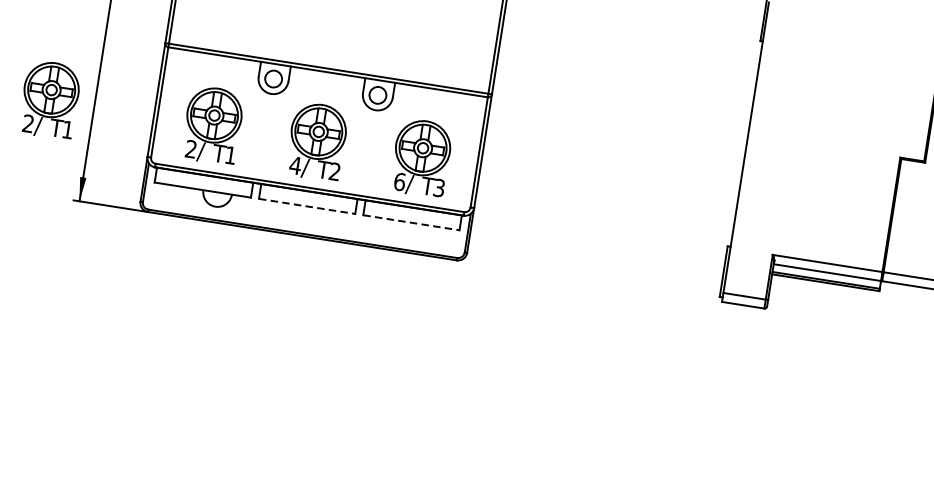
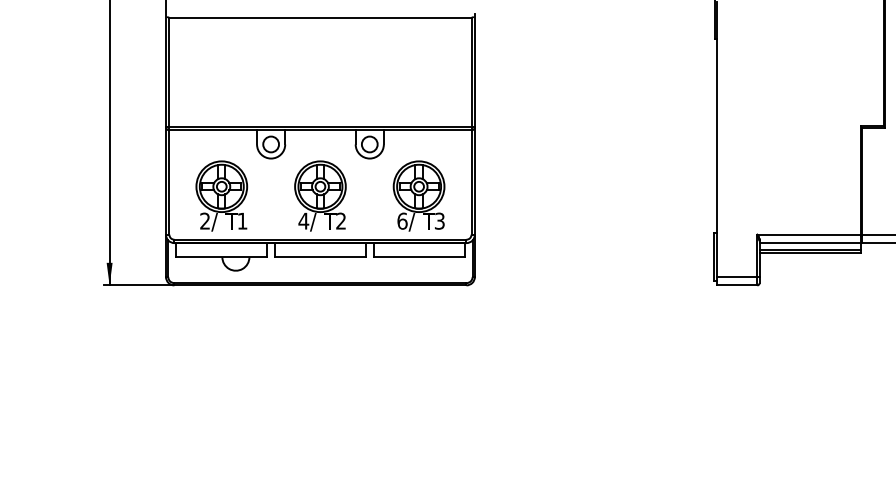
part: (49, 99) -> (67, 195), removed
line: (307, 206) -> (320, 257), dashed -> solid
line: (411, 223) -> (419, 257), dashed -> solid

